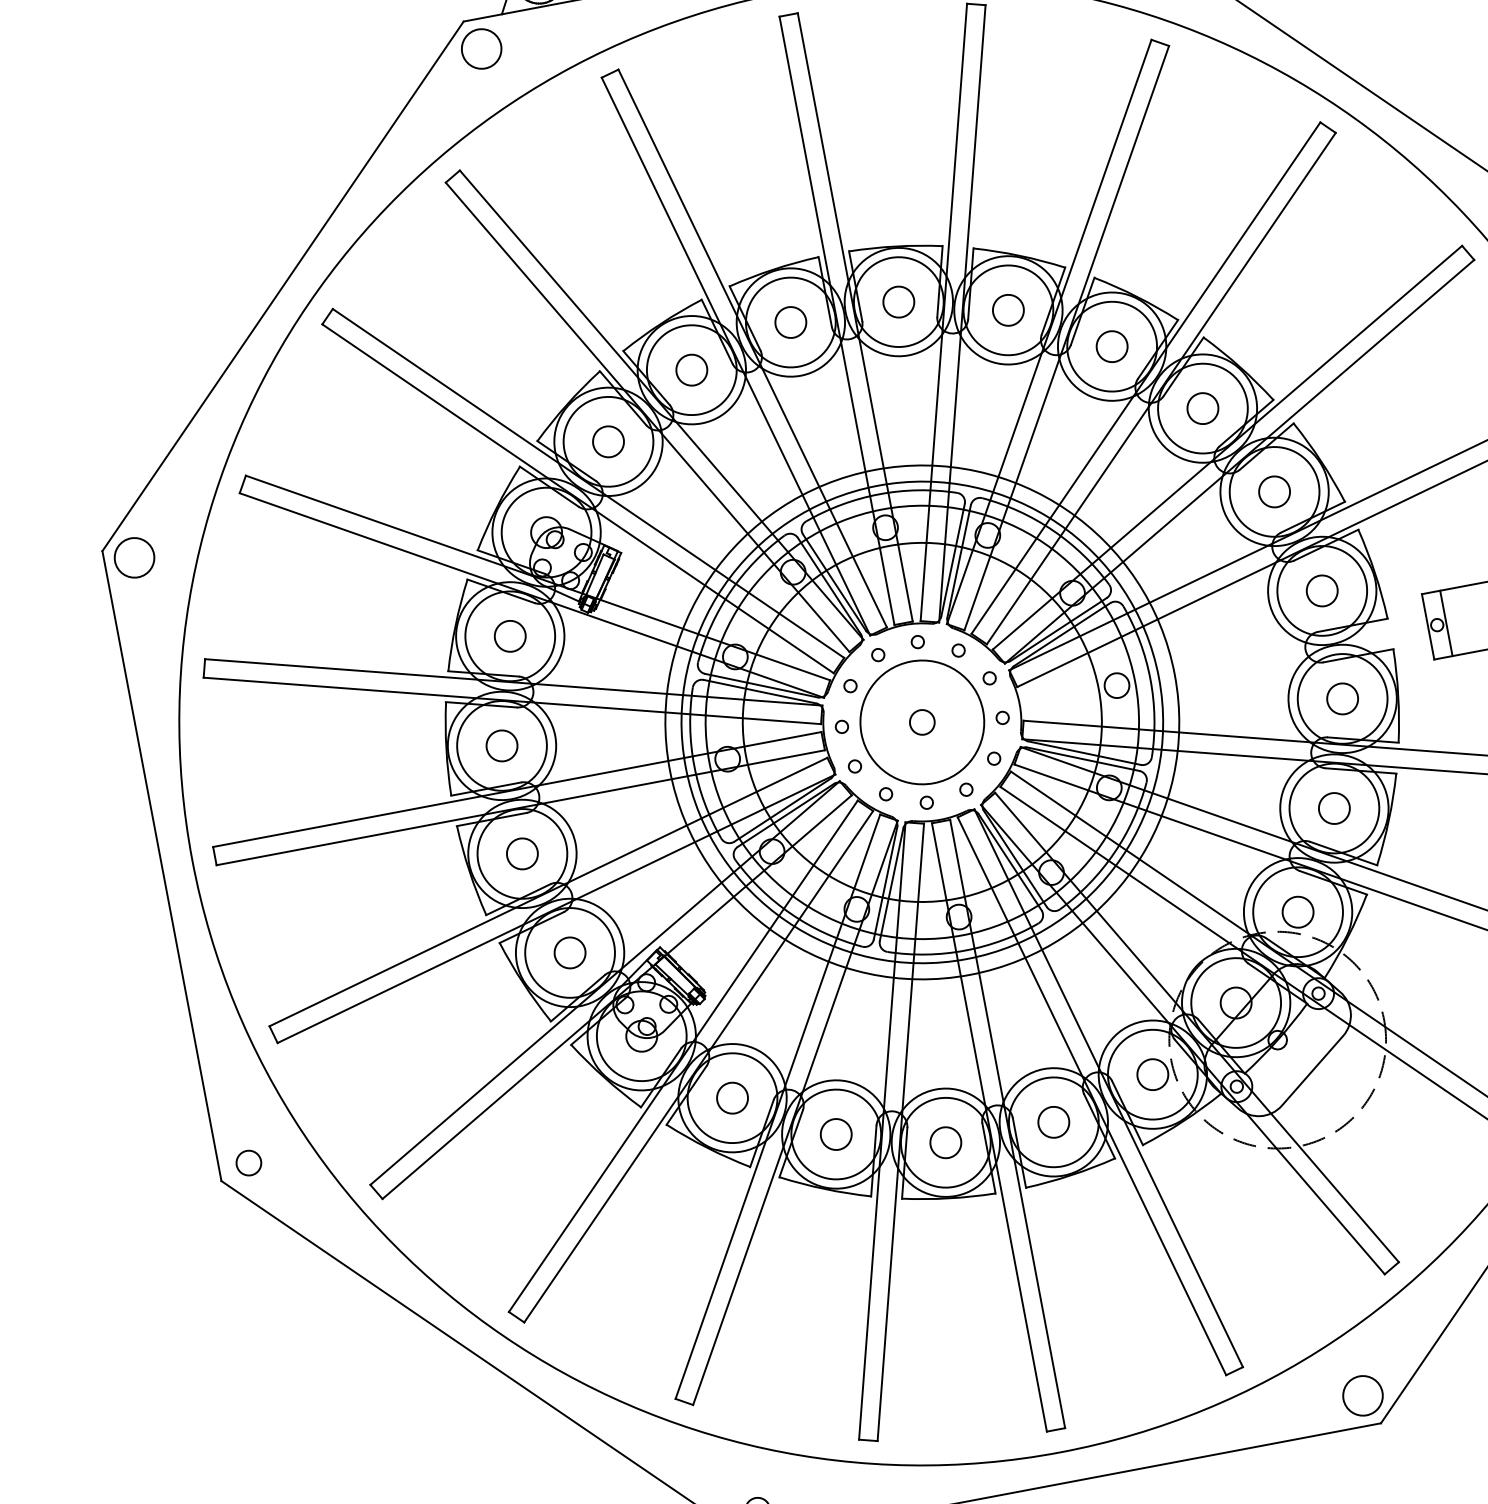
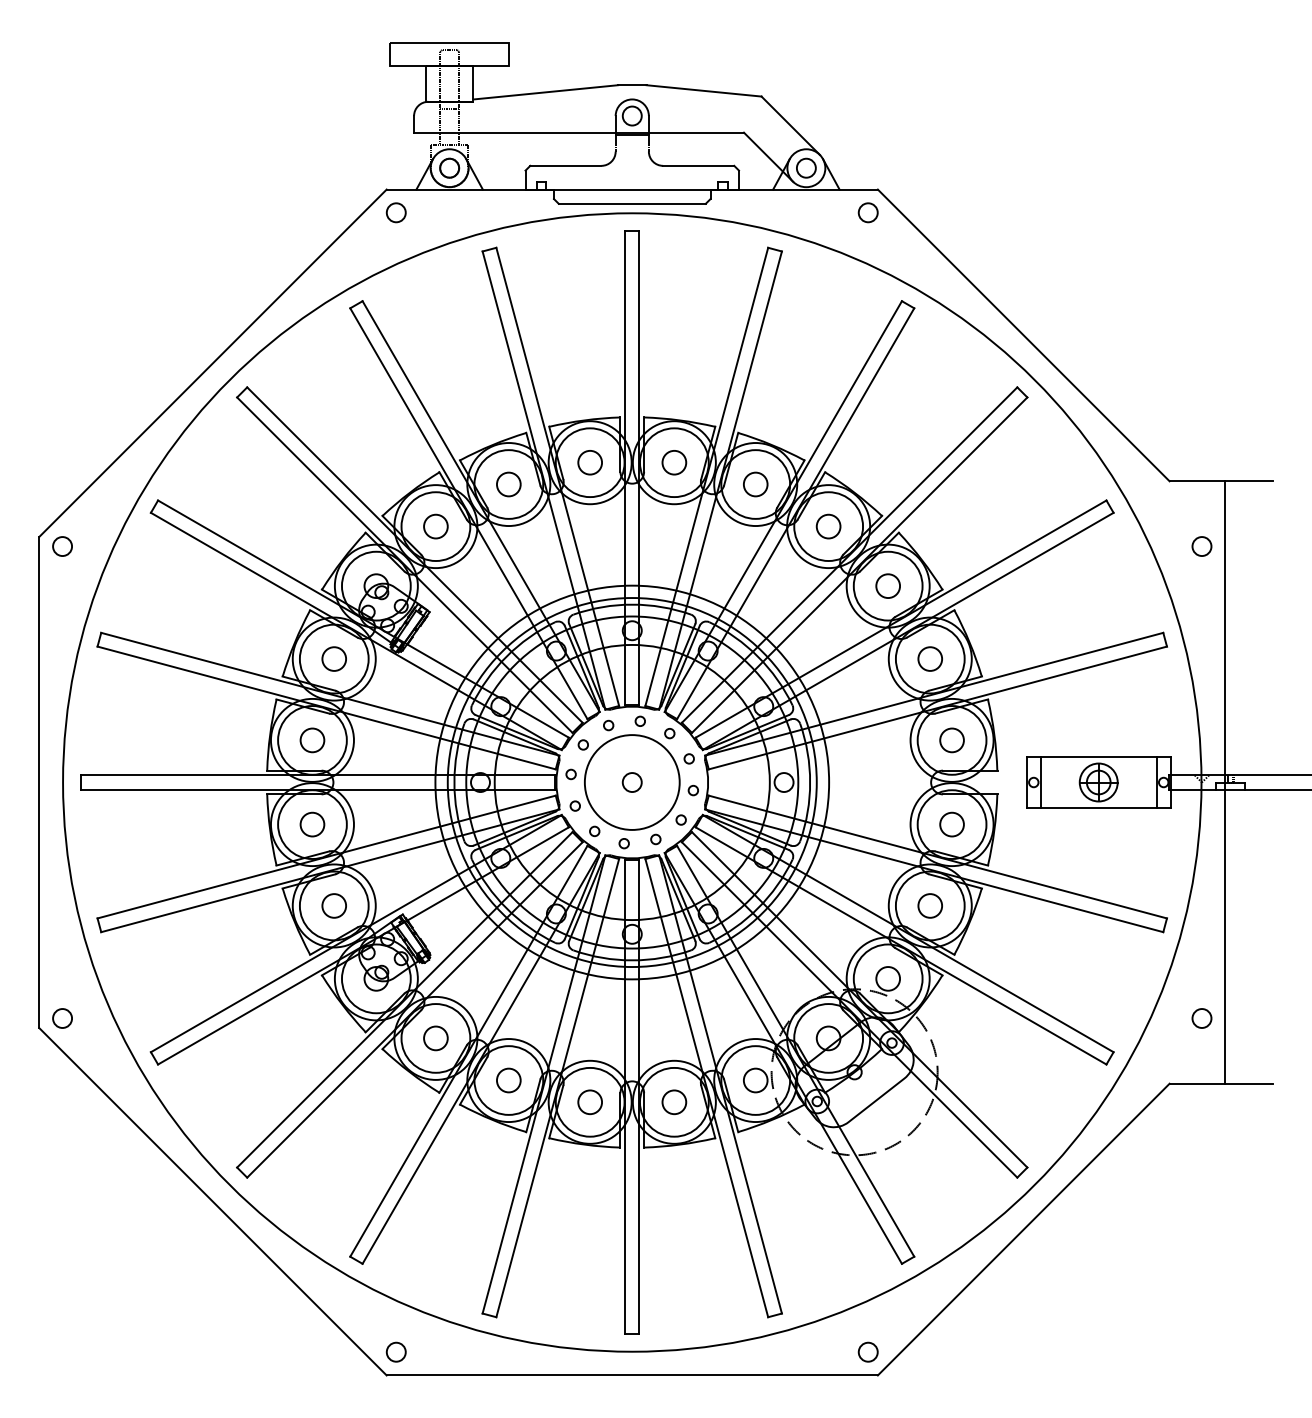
circle: (480, 48) -> (395, 212), size x0.62
circle: (134, 557) -> (62, 546), size x0.62
circle: (1361, 1395) -> (867, 1351), size x0.62

